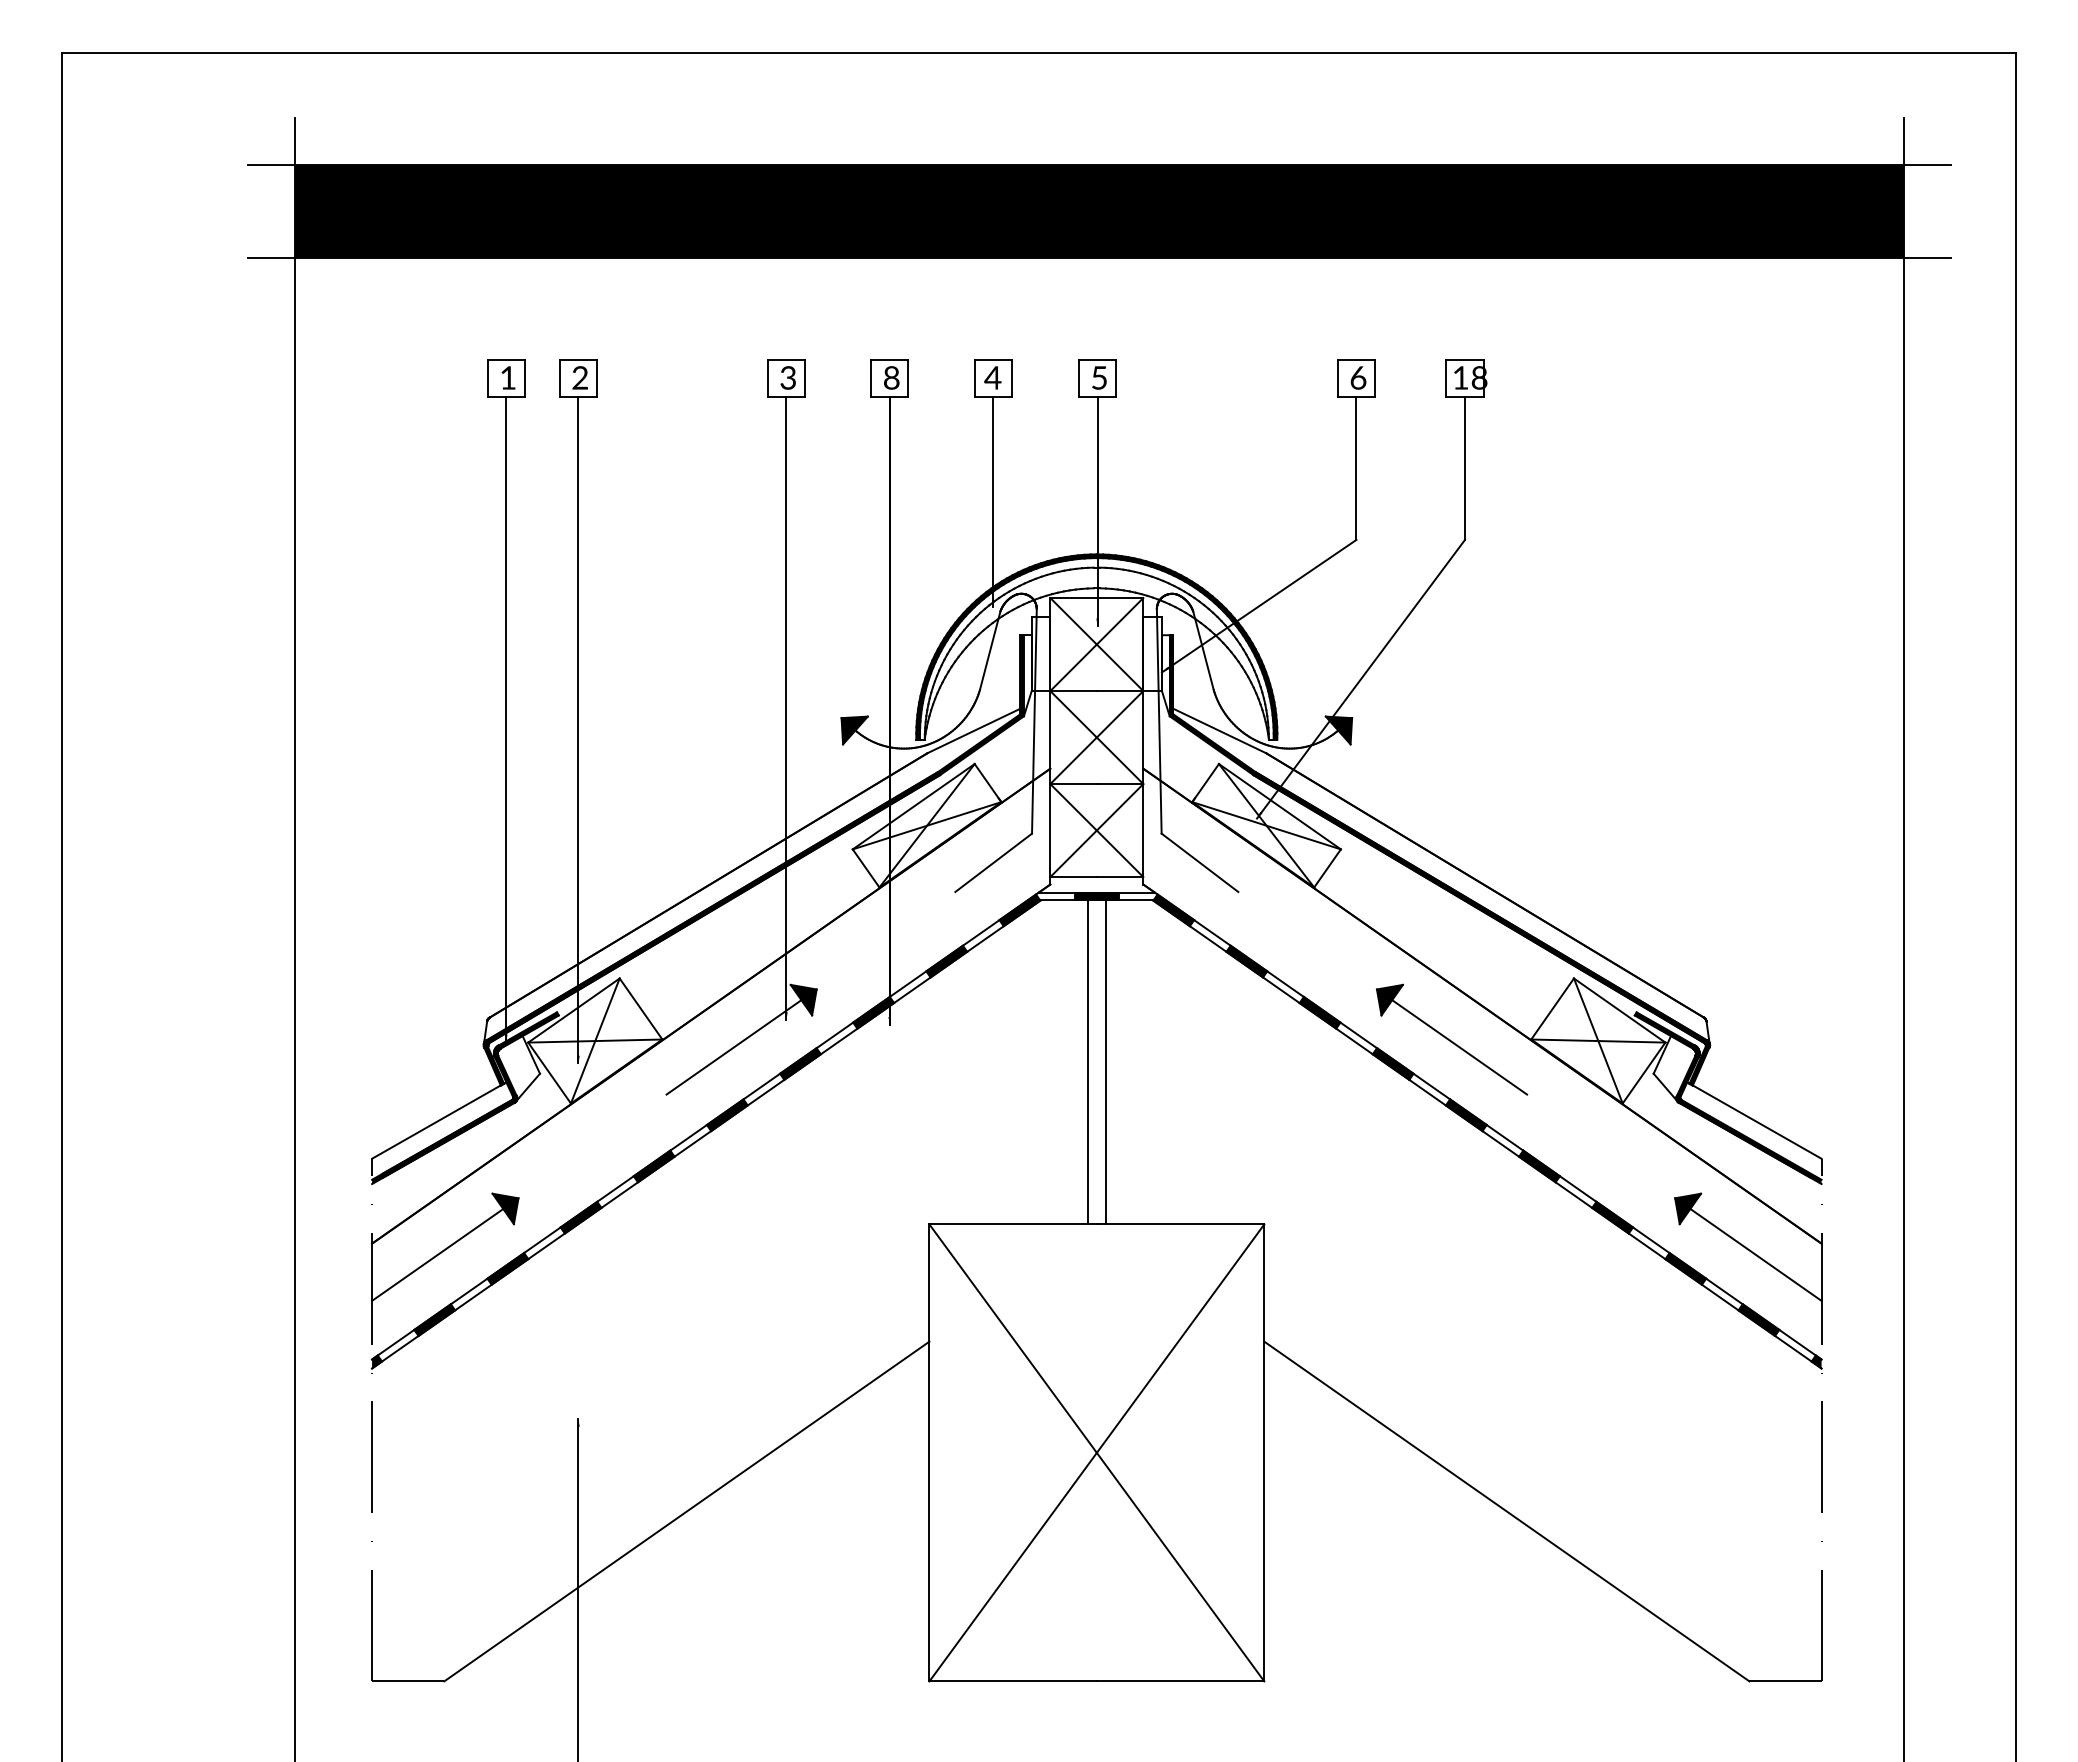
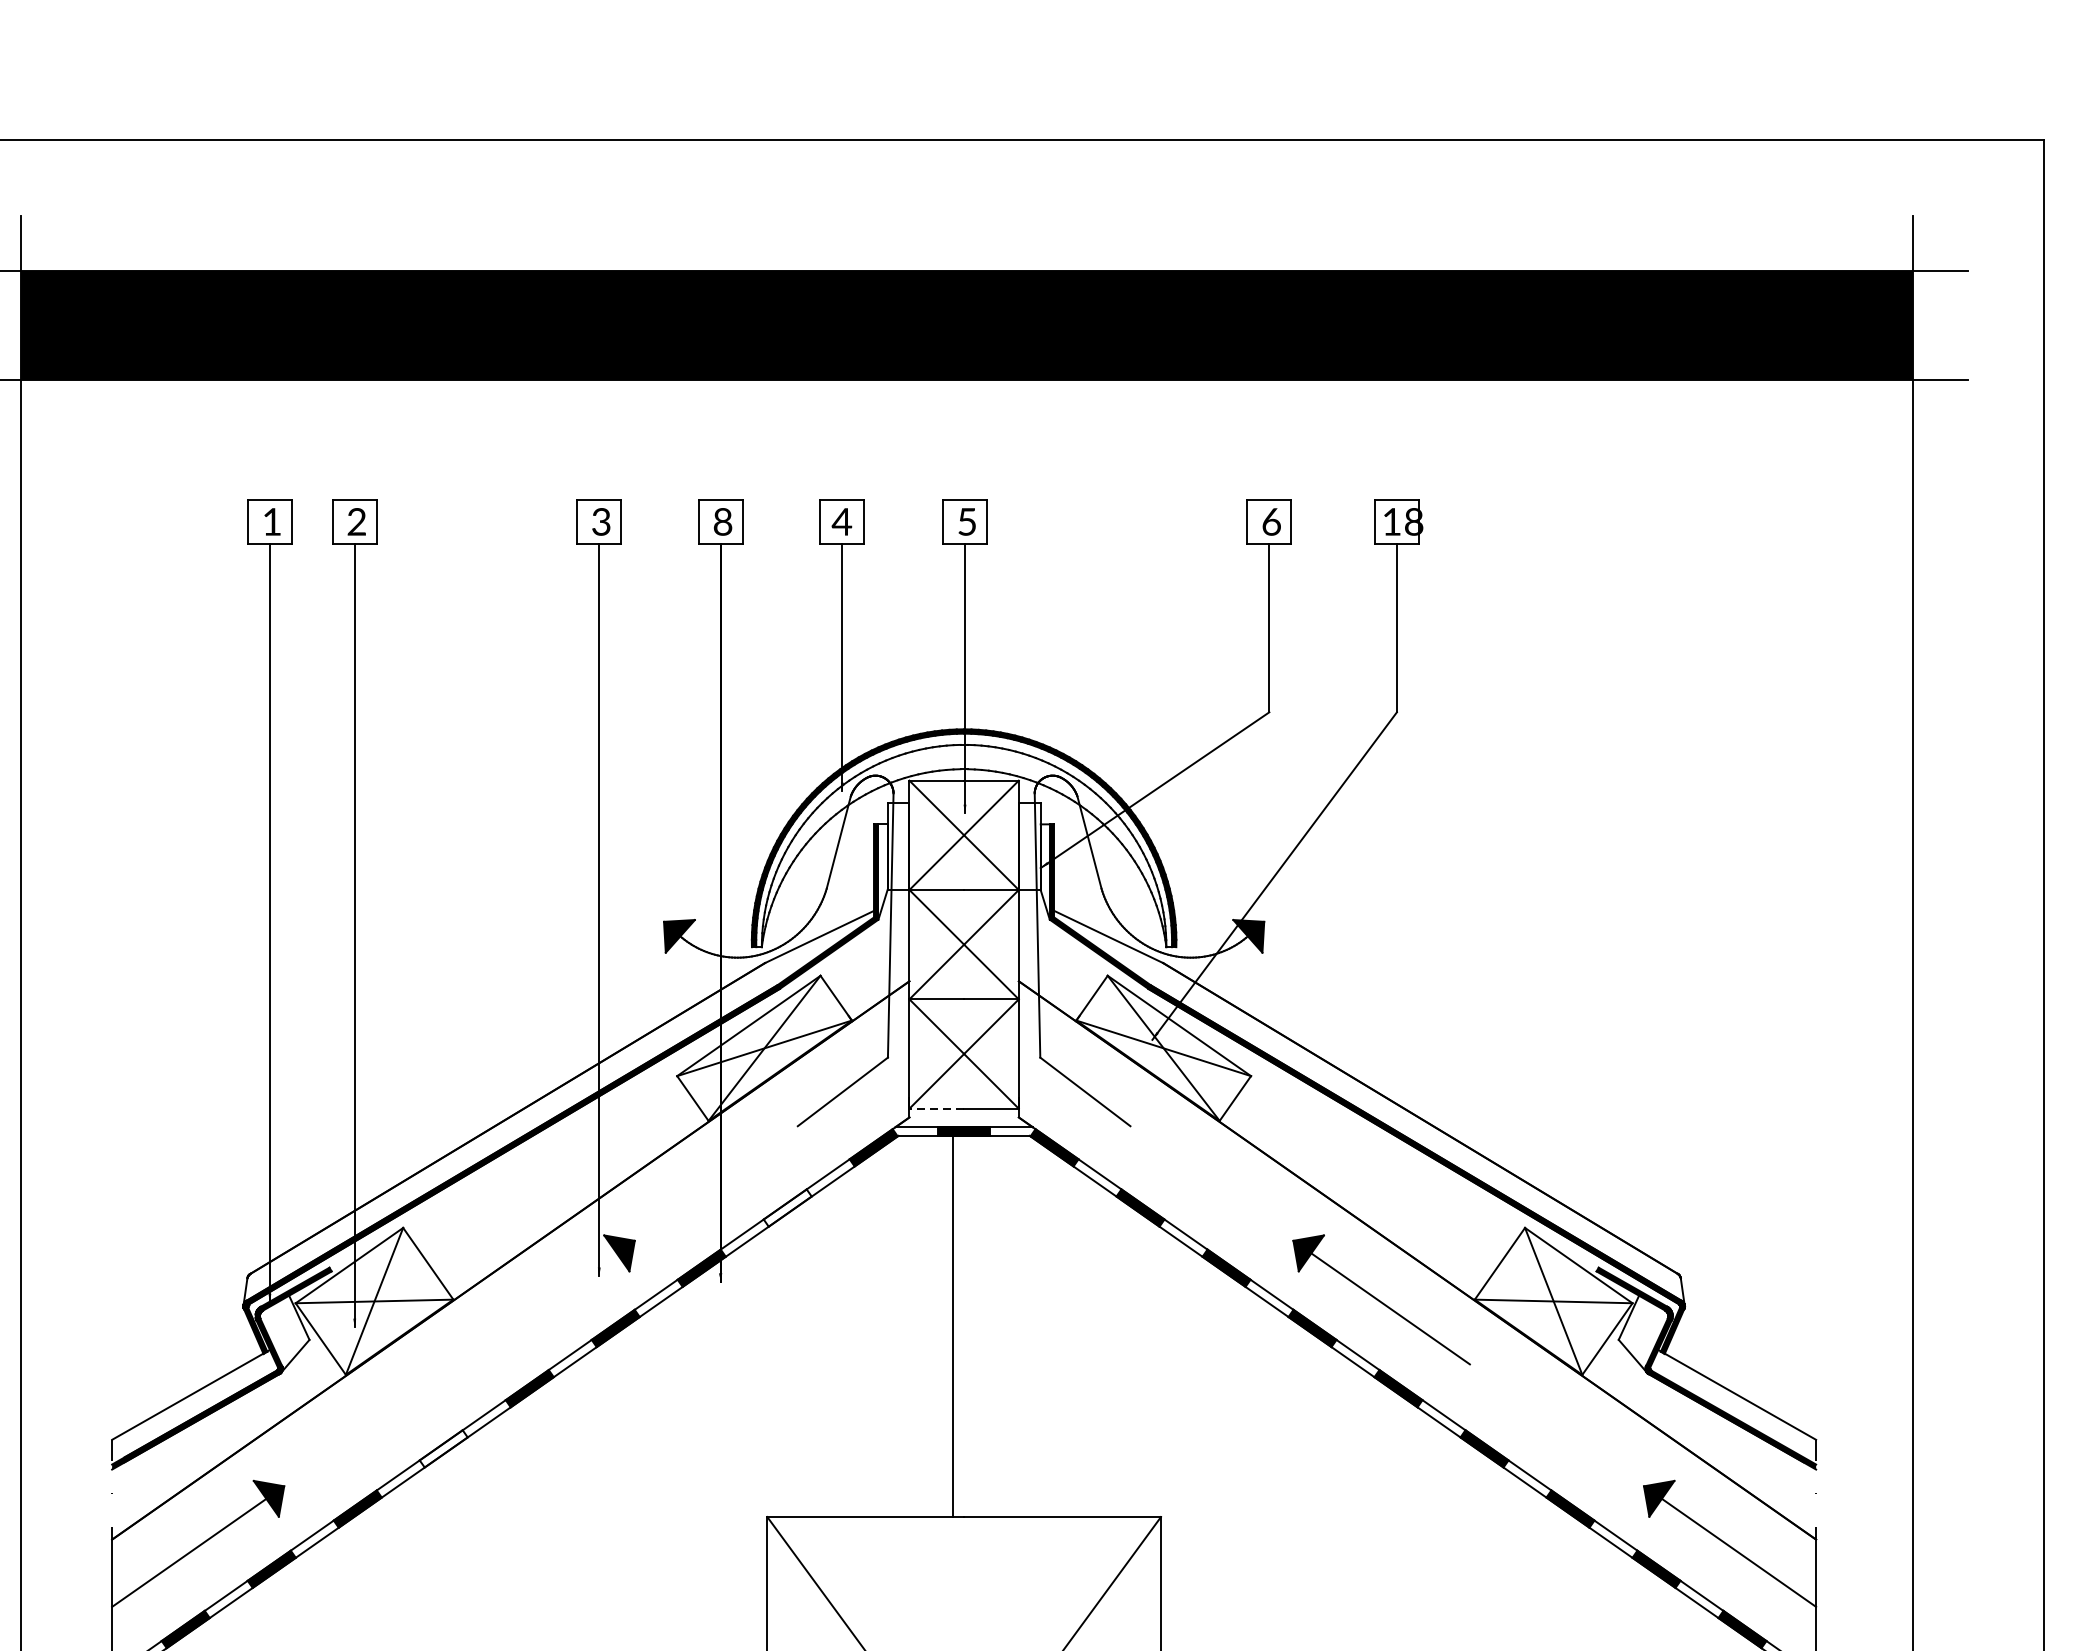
line: (1073, 877) -> (936, 1109), solid -> dashed
fill: (946, 961) -> (787, 1207), removed
line: (733, 1047) -> (536, 1309), removed
line: (1106, 1062) -> (975, 1326), removed
fill: (653, 1166) -> (442, 1448), removed

